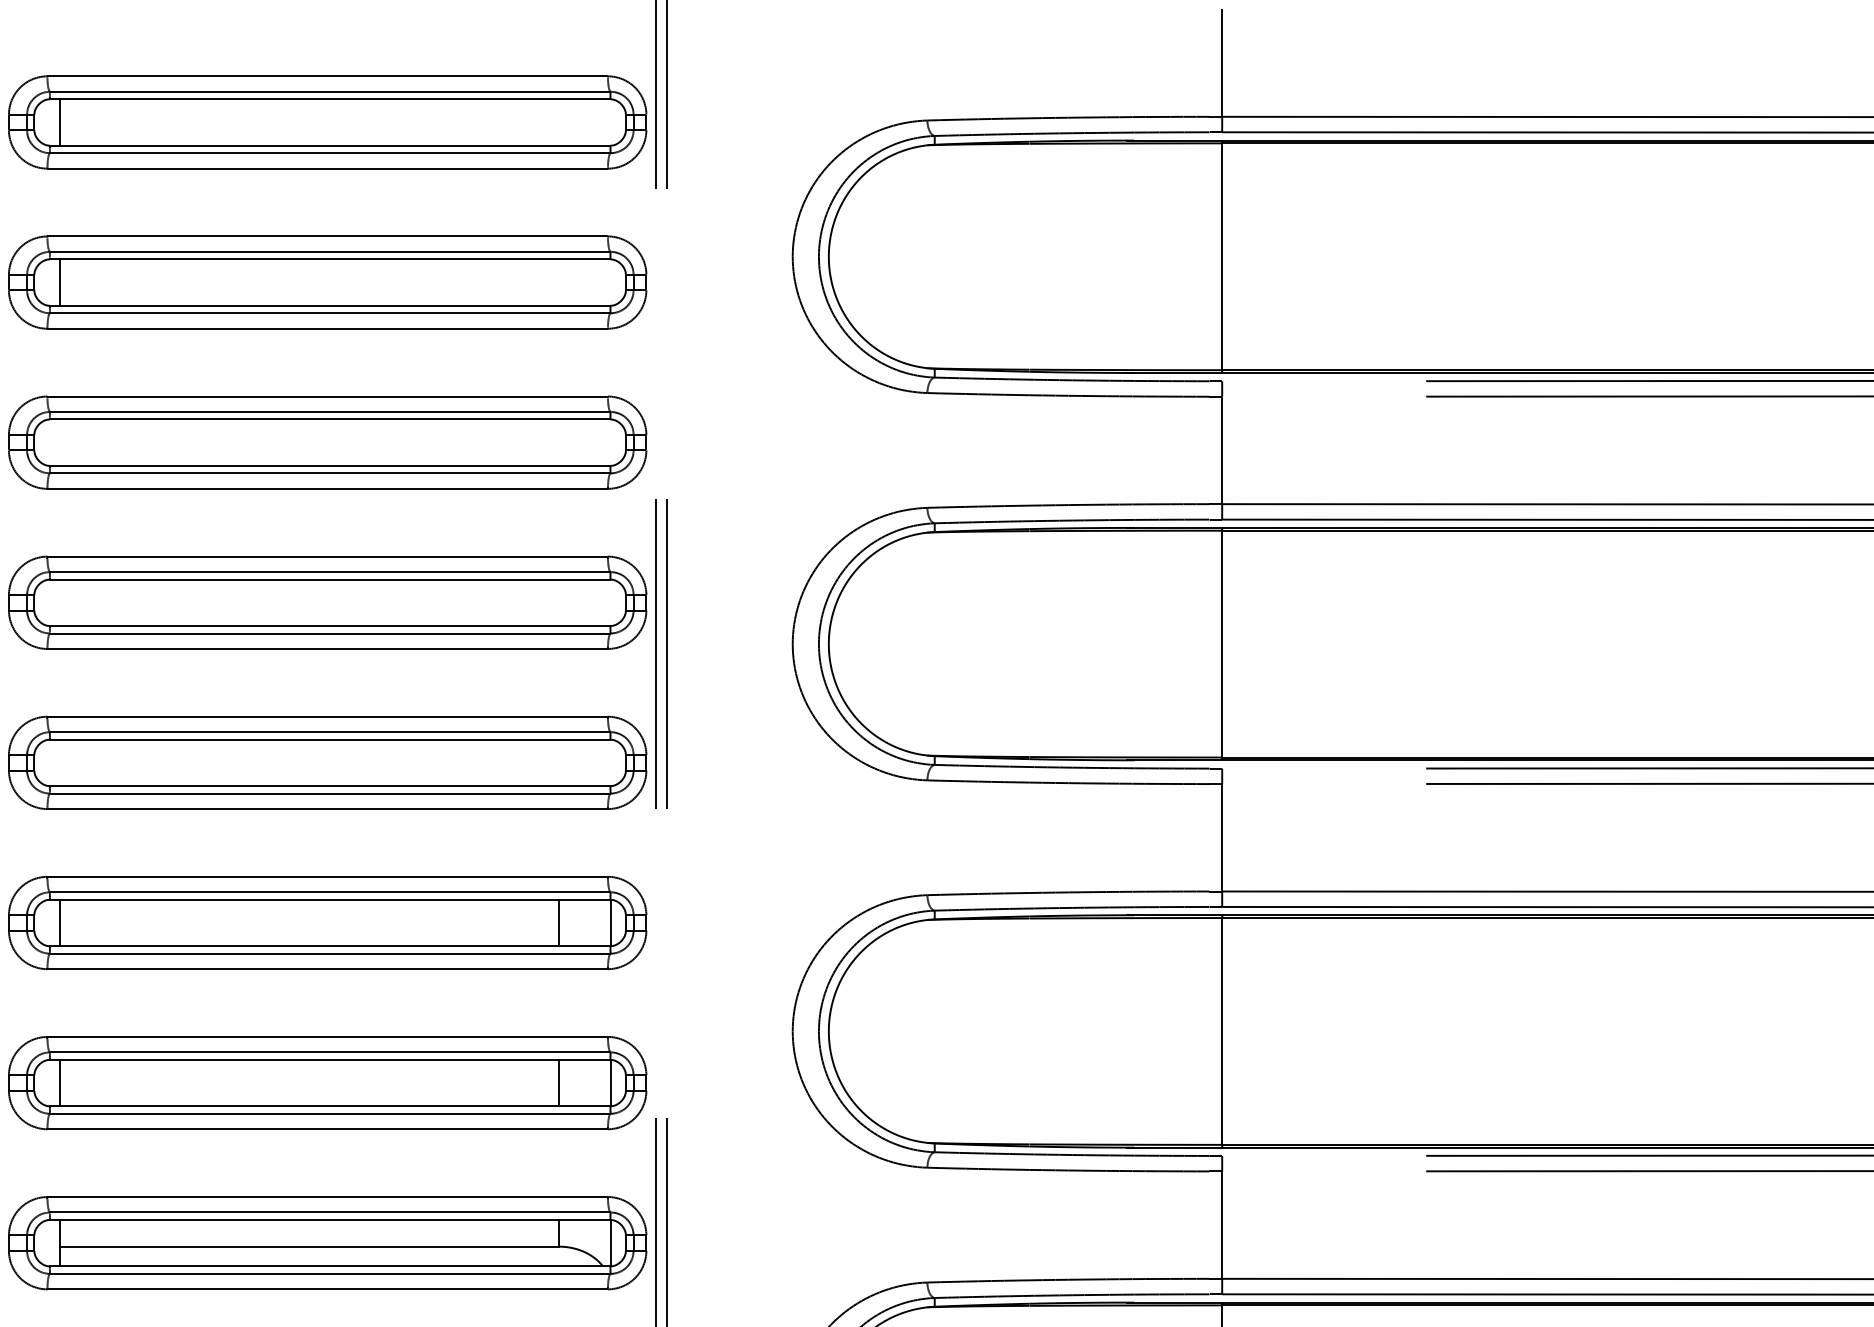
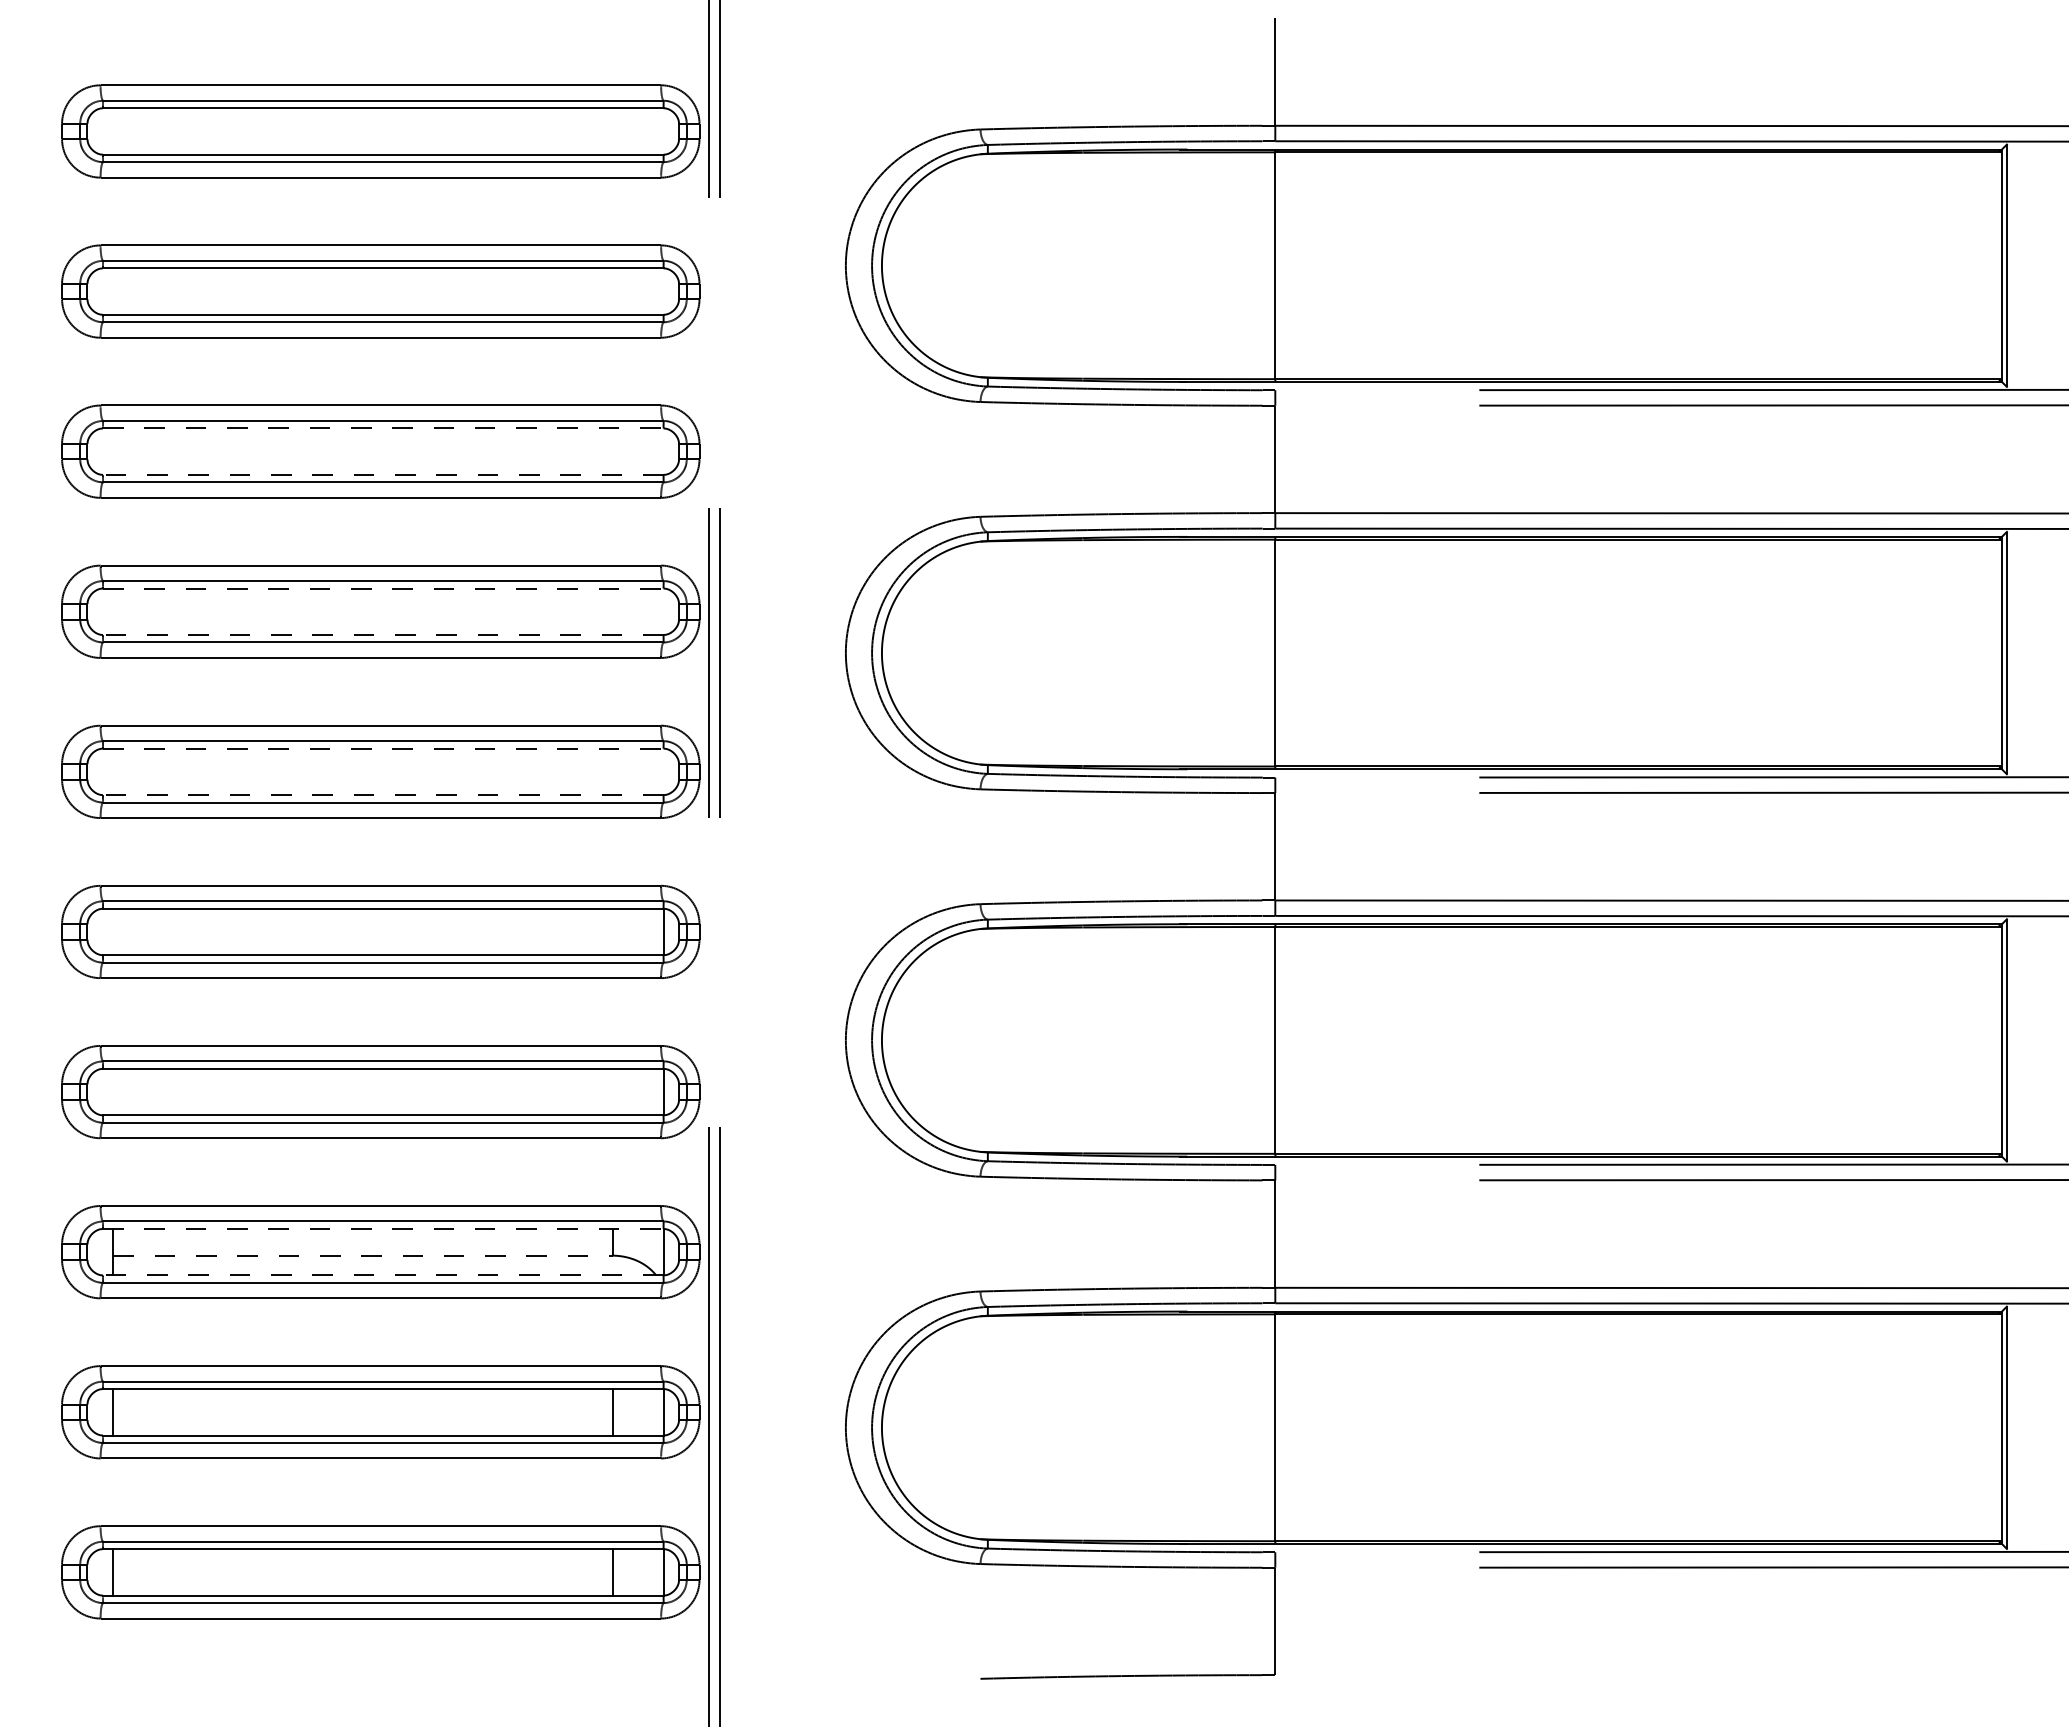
line: (60, 122) -> (113, 131), removed
line: (60, 282) -> (113, 291), removed
line: (330, 419) -> (383, 428), solid -> dashed
line: (329, 465) -> (382, 474), solid -> dashed
line: (330, 579) -> (383, 588), solid -> dashed
line: (329, 626) -> (382, 635), solid -> dashed
line: (330, 739) -> (383, 748), solid -> dashed
line: (329, 786) -> (382, 795), solid -> dashed
line: (60, 922) -> (113, 931), removed
line: (559, 922) -> (612, 931), removed
line: (60, 1082) -> (113, 1091), removed
line: (559, 1082) -> (612, 1091), removed
line: (330, 1219) -> (383, 1228), solid -> dashed
line: (309, 1246) -> (362, 1255), solid -> dashed
line: (329, 1266) -> (382, 1275), solid -> dashed

